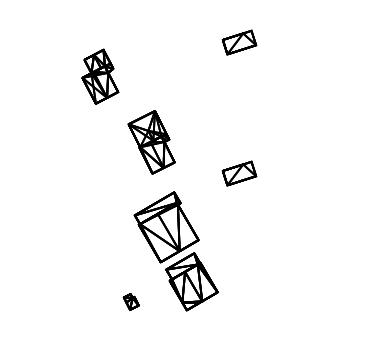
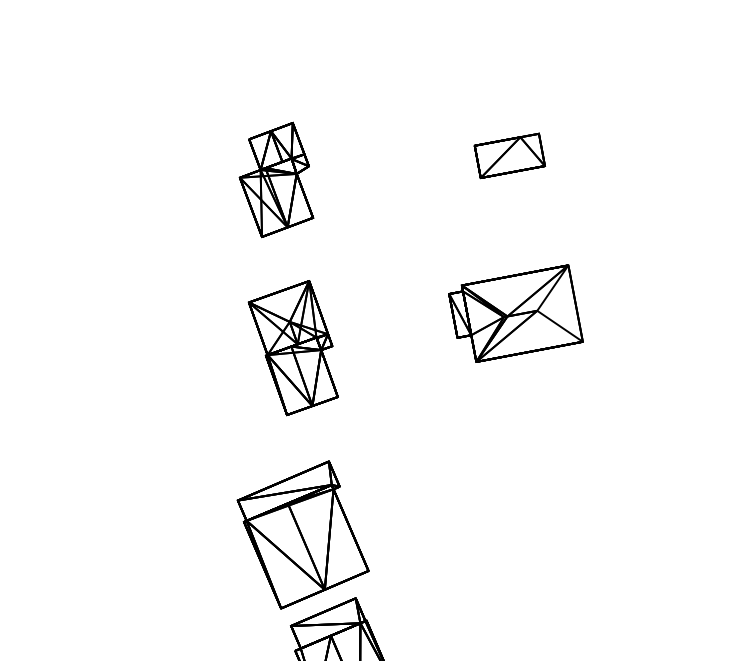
part: (100, 76) -> (279, 179), moved
part: (251, 113) -> (516, 312), added
part: (239, 173) -> (474, 438), removed

